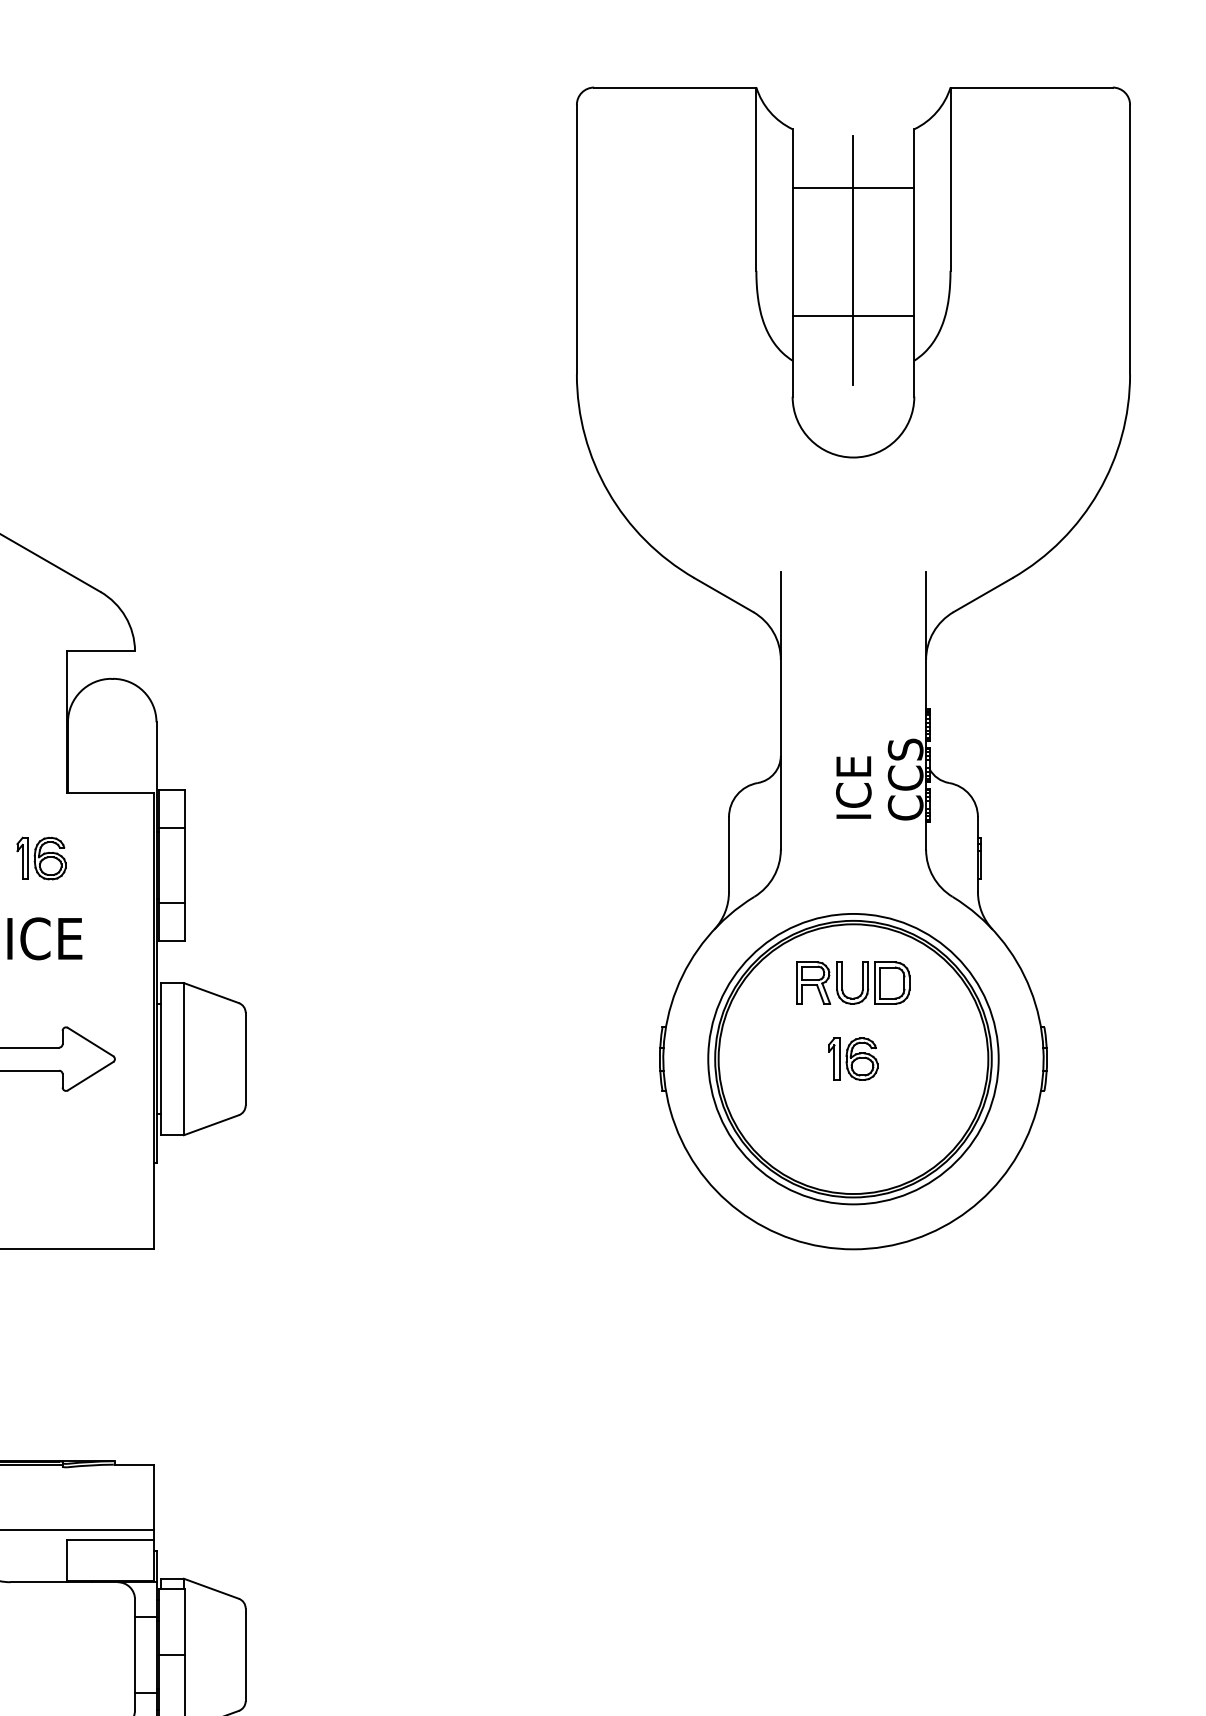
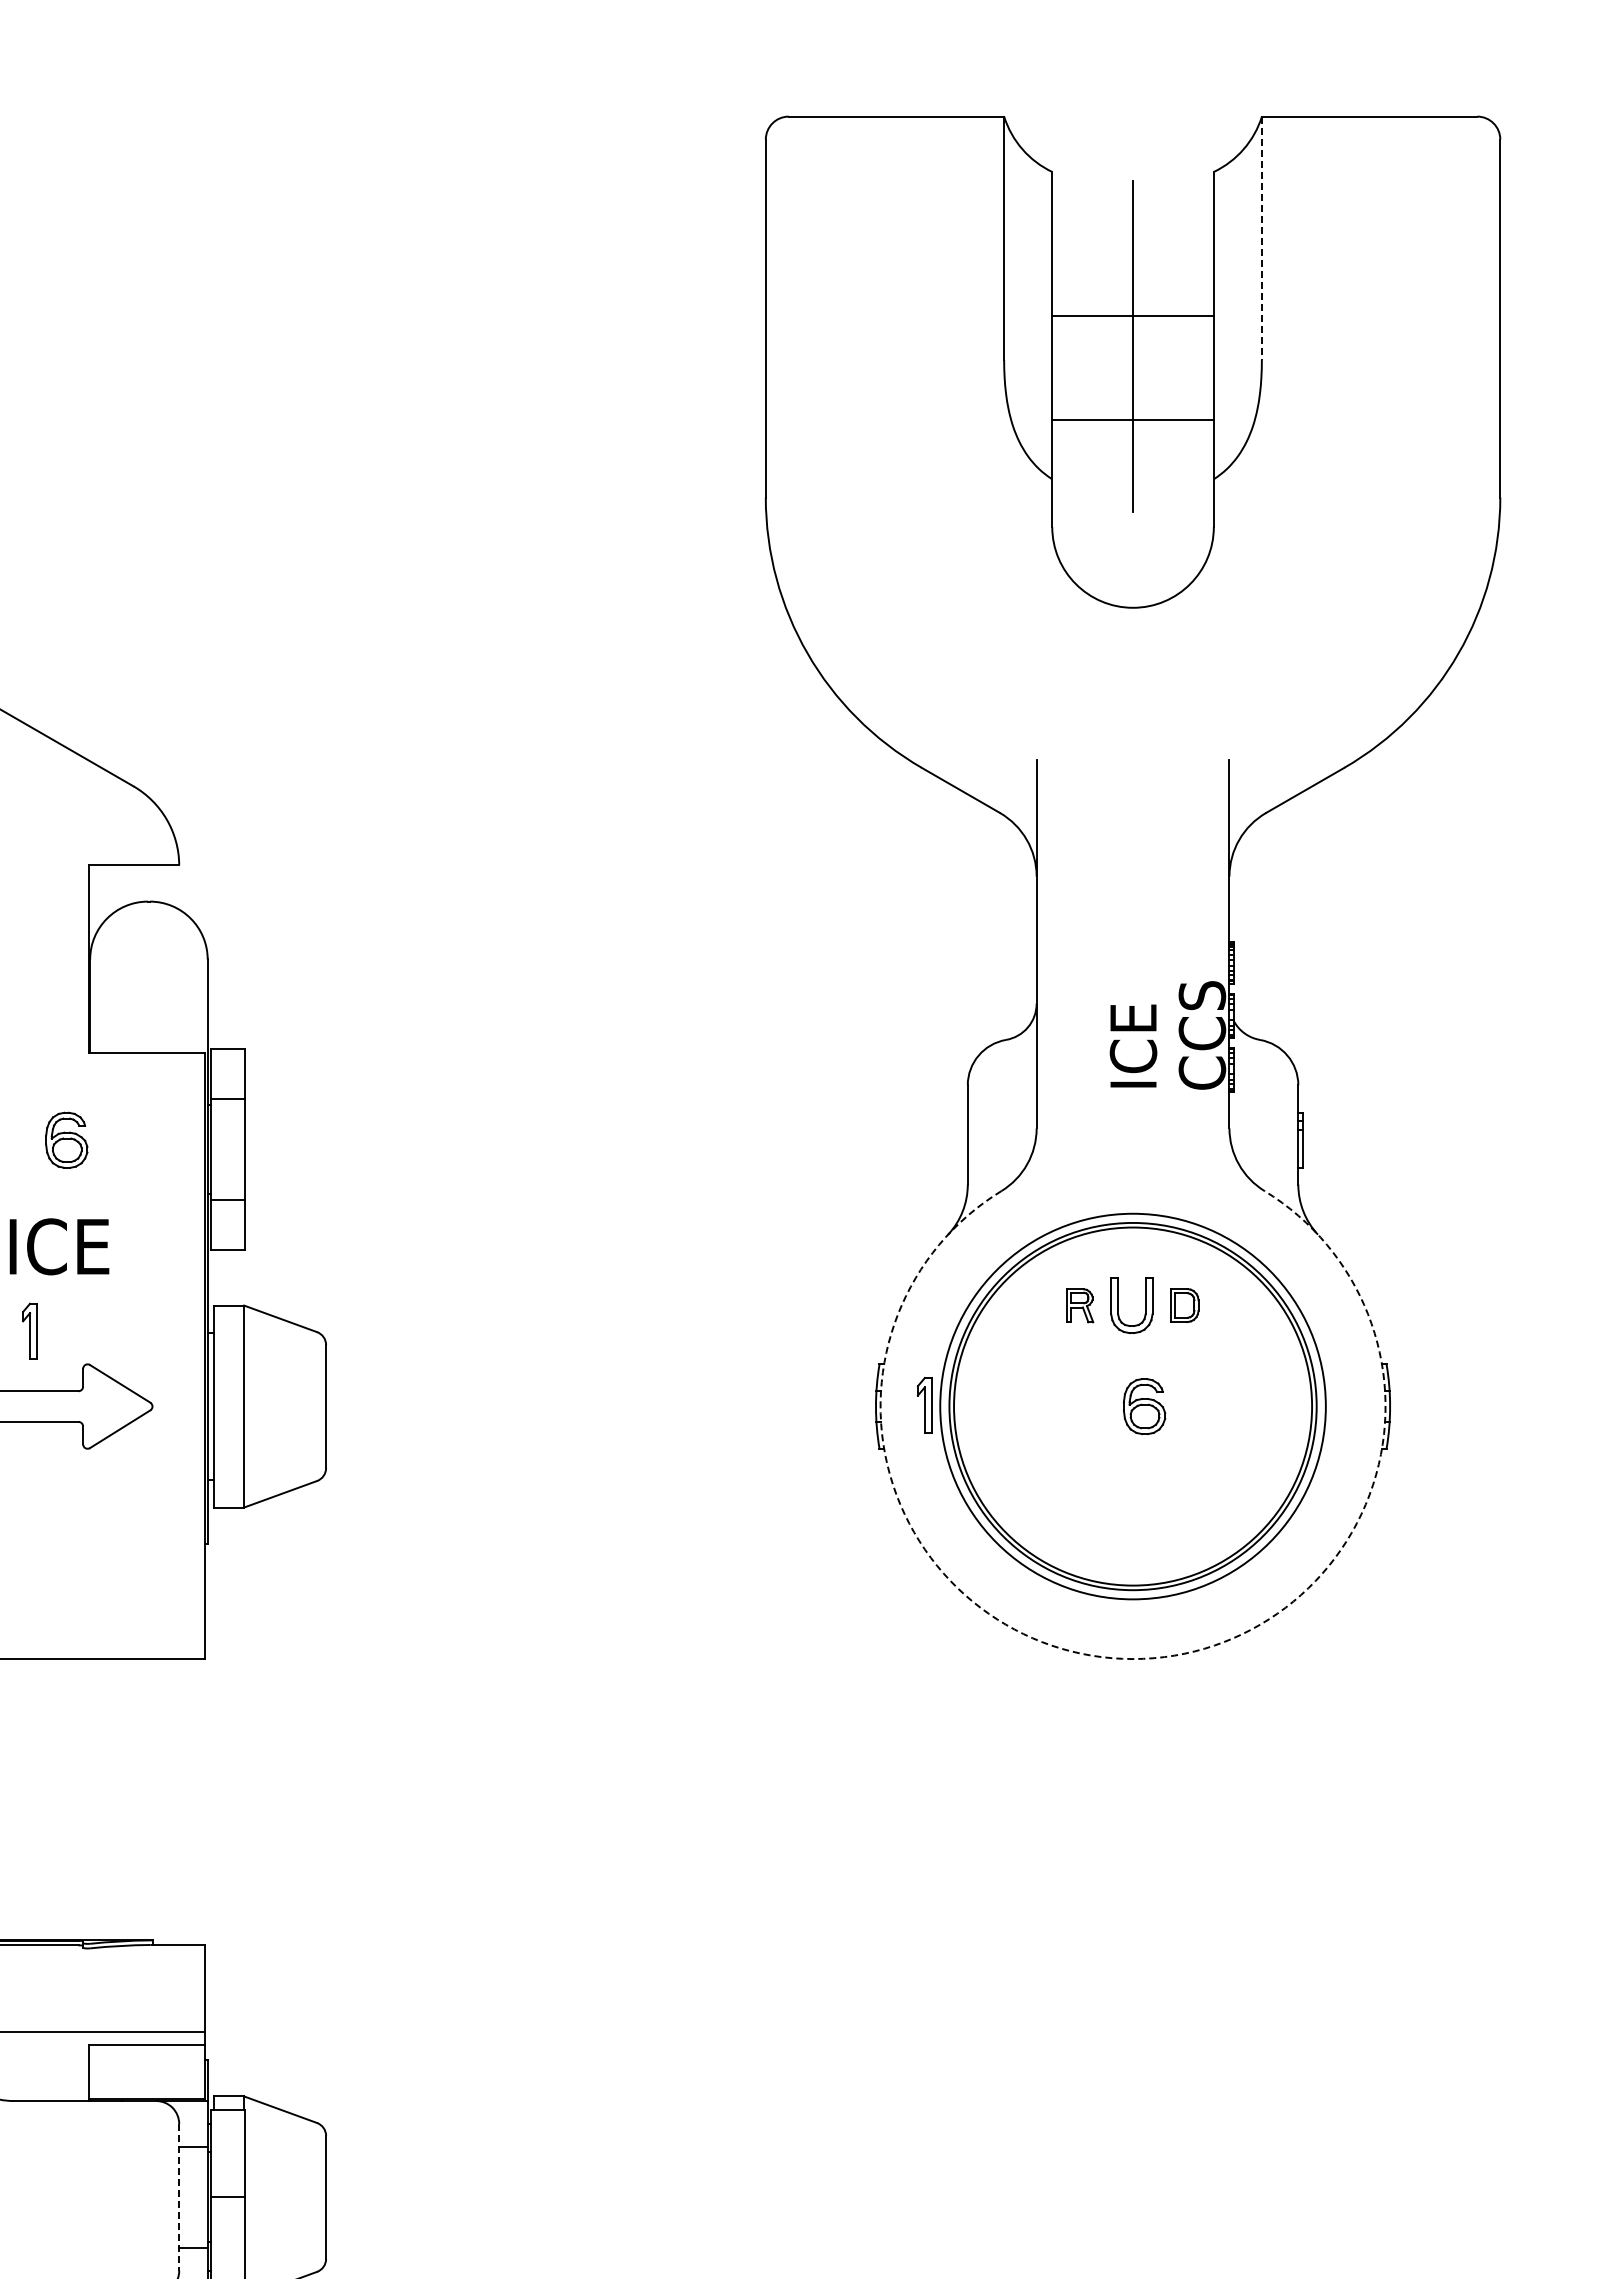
line: (950, 179) -> (1261, 238), solid -> dashed
line: (853, 187) -> (1132, 315), moved
part: (22, 858) -> (29, 1330), moved
part: (813, 983) -> (1079, 1305), size x0.6
part: (892, 983) -> (1184, 1305), size x0.6
part: (834, 1059) -> (924, 1405), moved
arc: (853, 1249) -> (1133, 1659), solid -> dashed
line: (135, 1654) -> (179, 2197), solid -> dashed

